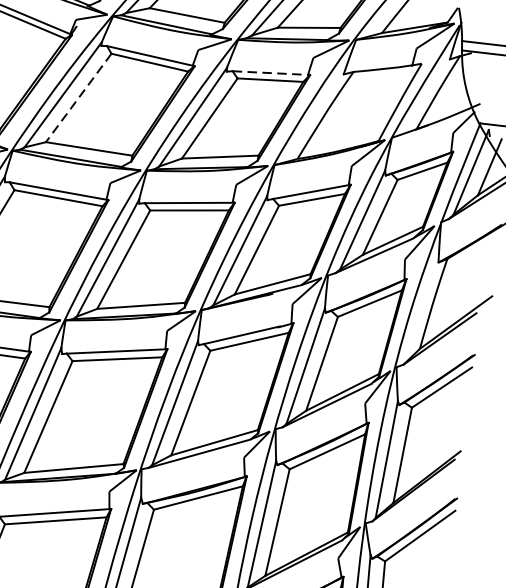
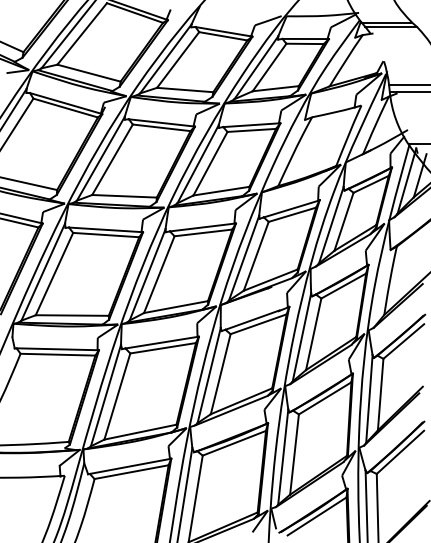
line: (270, 73) -> (251, 125), dashed -> solid
line: (78, 97) -> (112, 159), dashed -> solid

